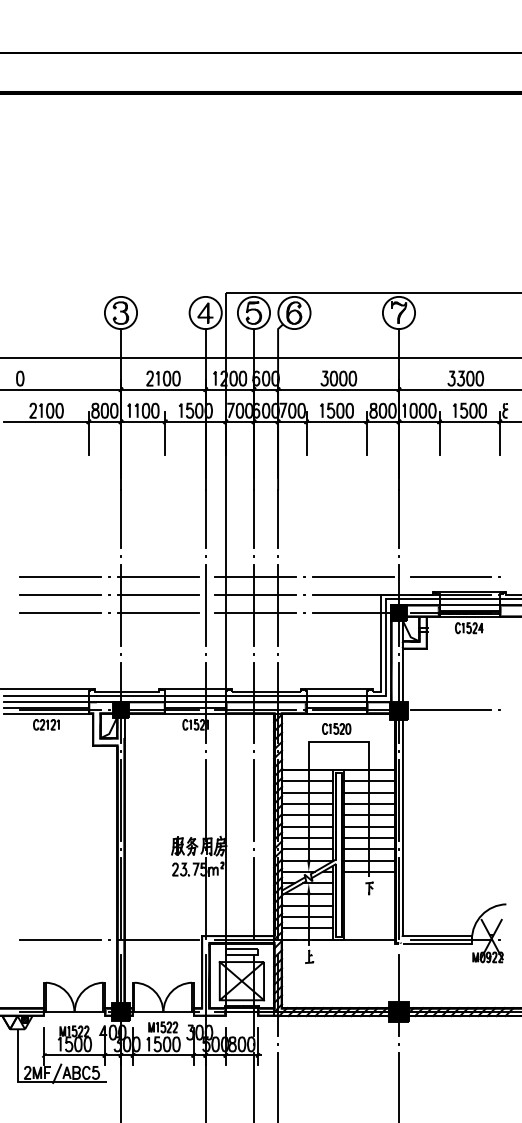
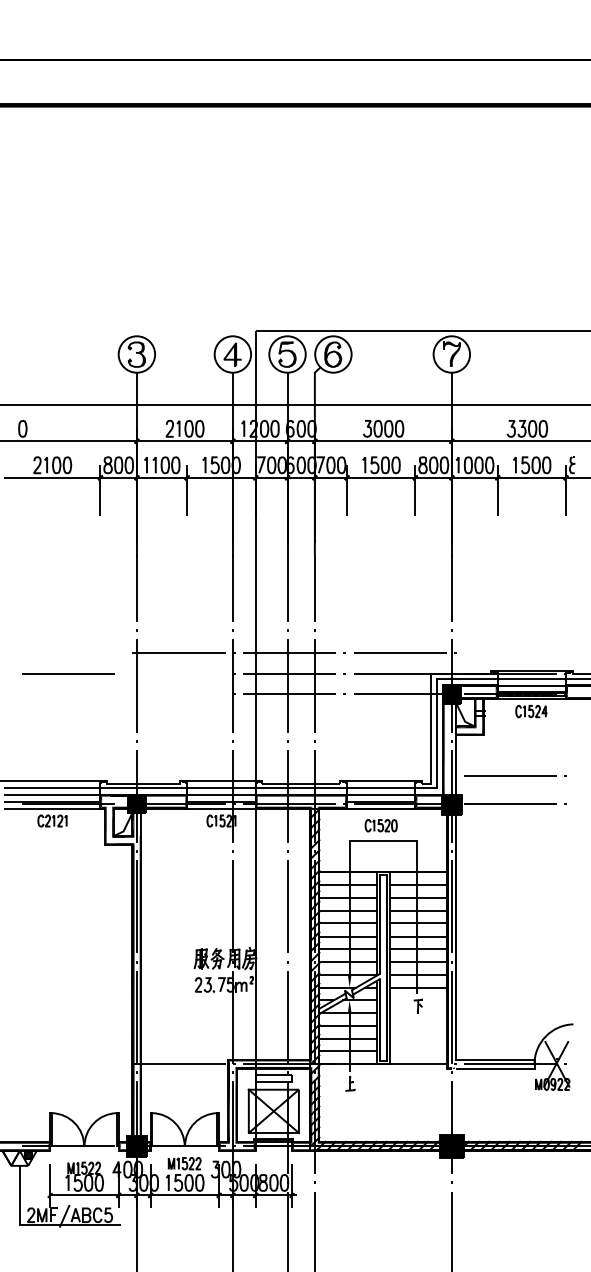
line: (60, 576) -> (68, 652), removed
line: (455, 576) -> (515, 775), moved
line: (157, 595) -> (178, 674), removed
line: (60, 613) -> (68, 694), removed
line: (157, 613) -> (178, 694), removed
line: (60, 939) -> (68, 1064), removed

